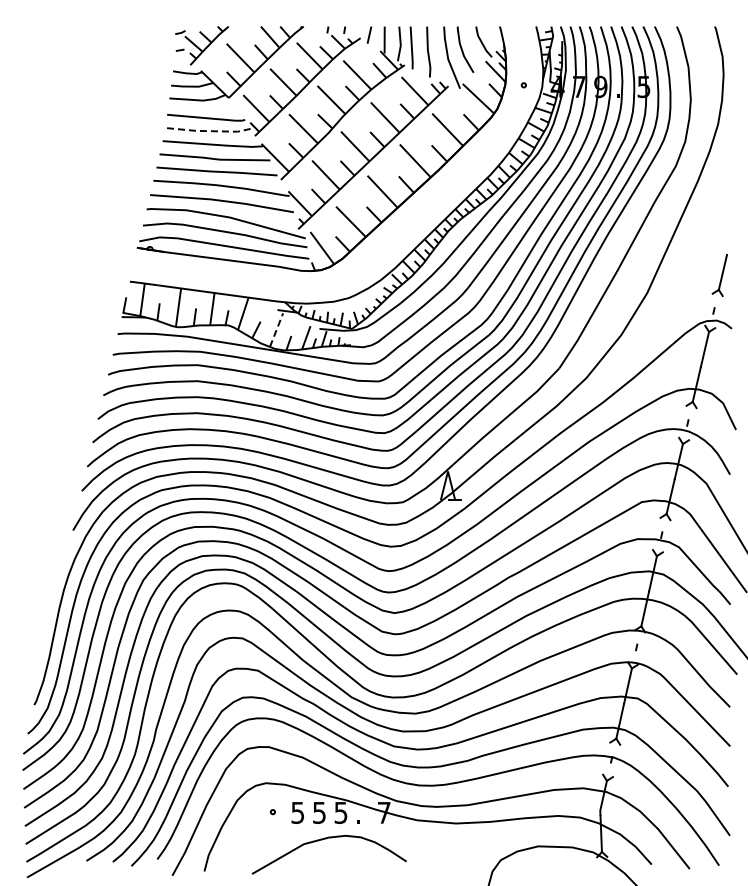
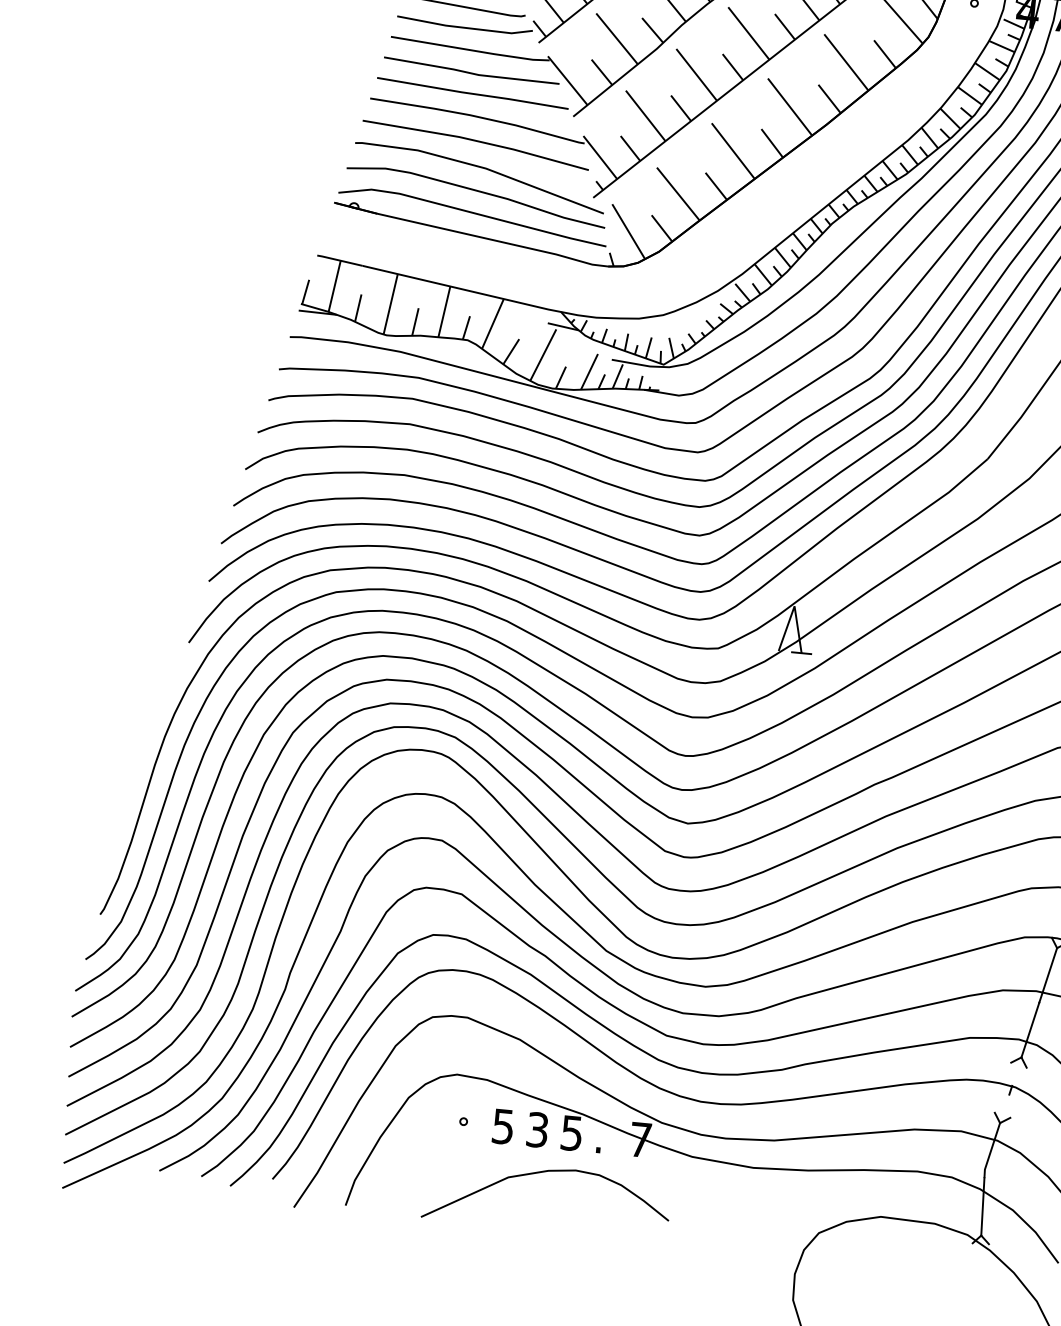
line: (207, 131) -> (463, 28), dashed -> solid
line: (276, 329) -> (543, 354), dashed -> solid
text: (319, 812) -> (537, 1129), 5 -> 3

